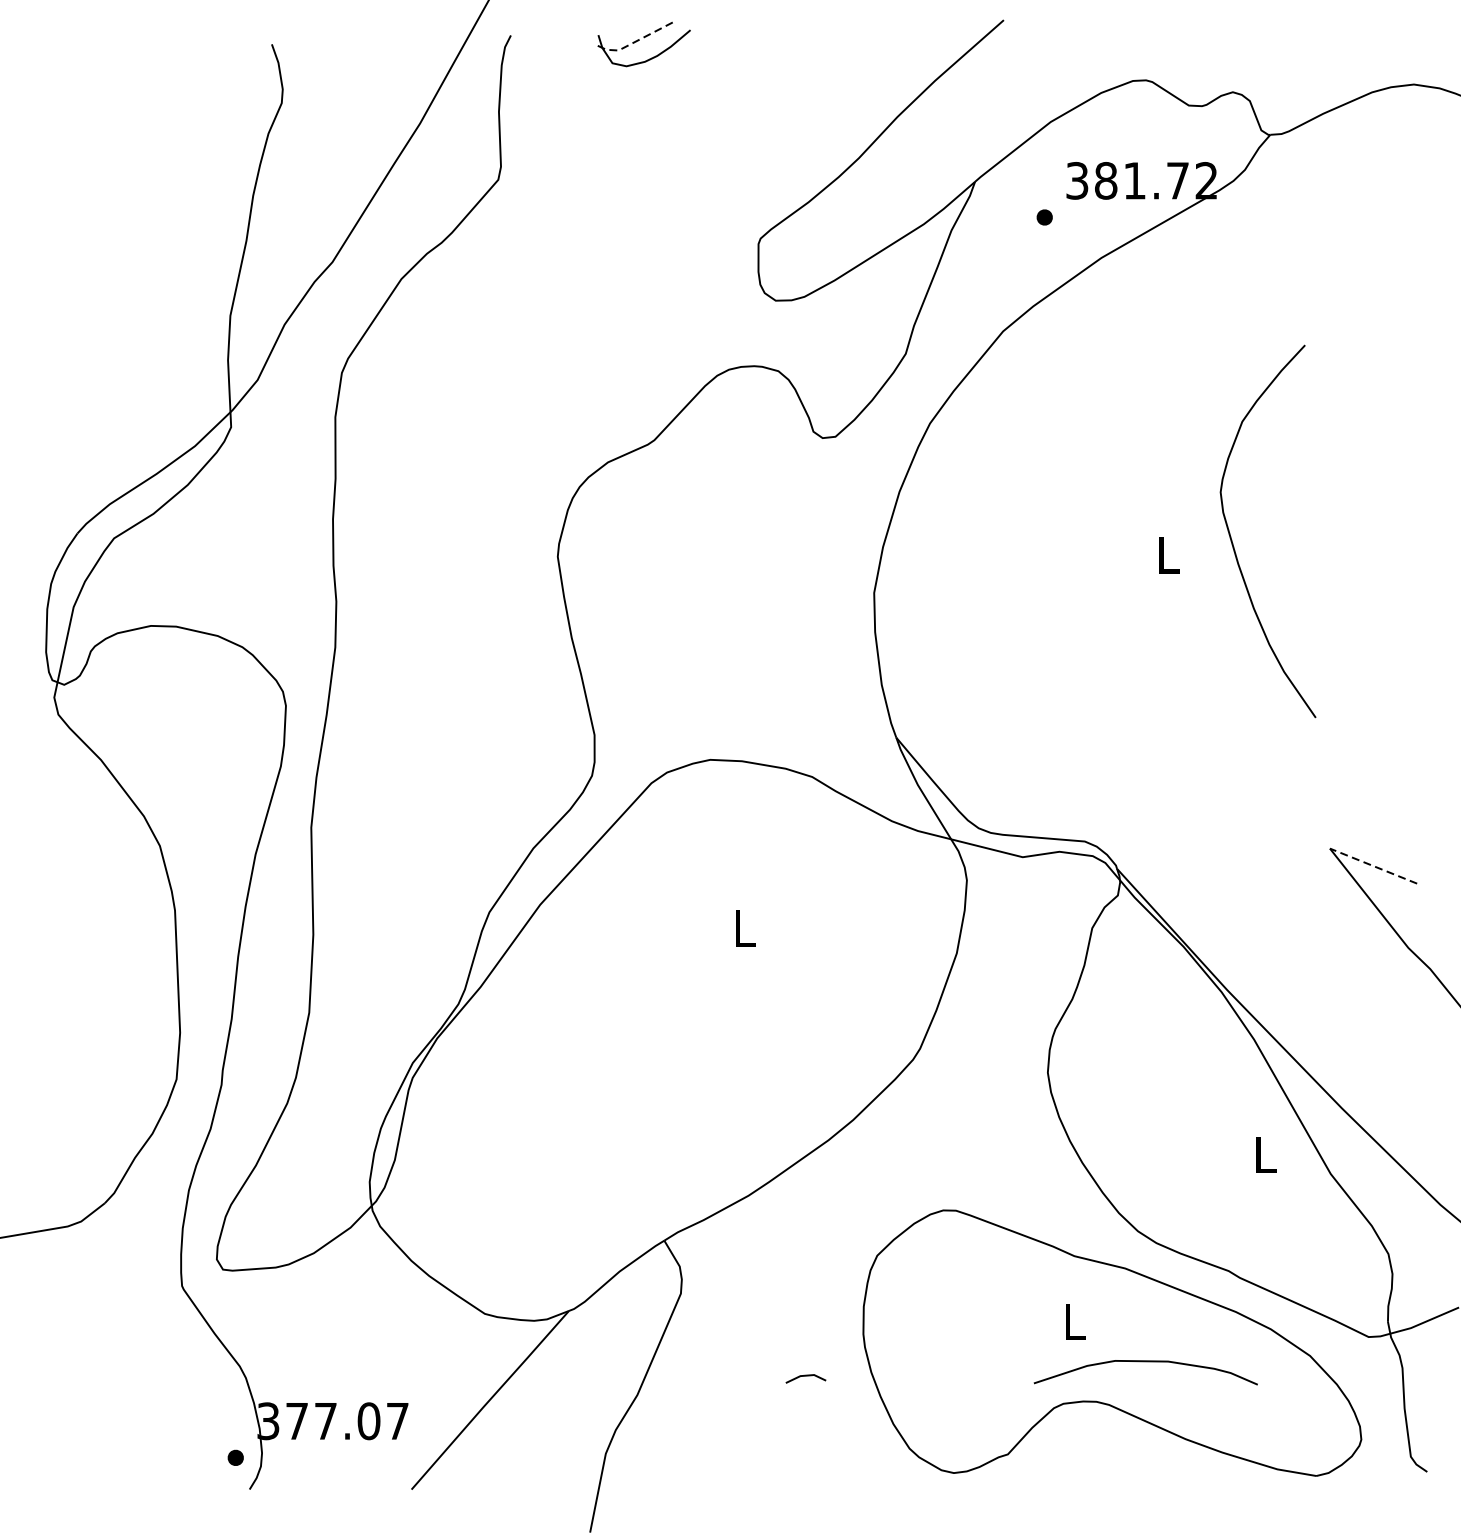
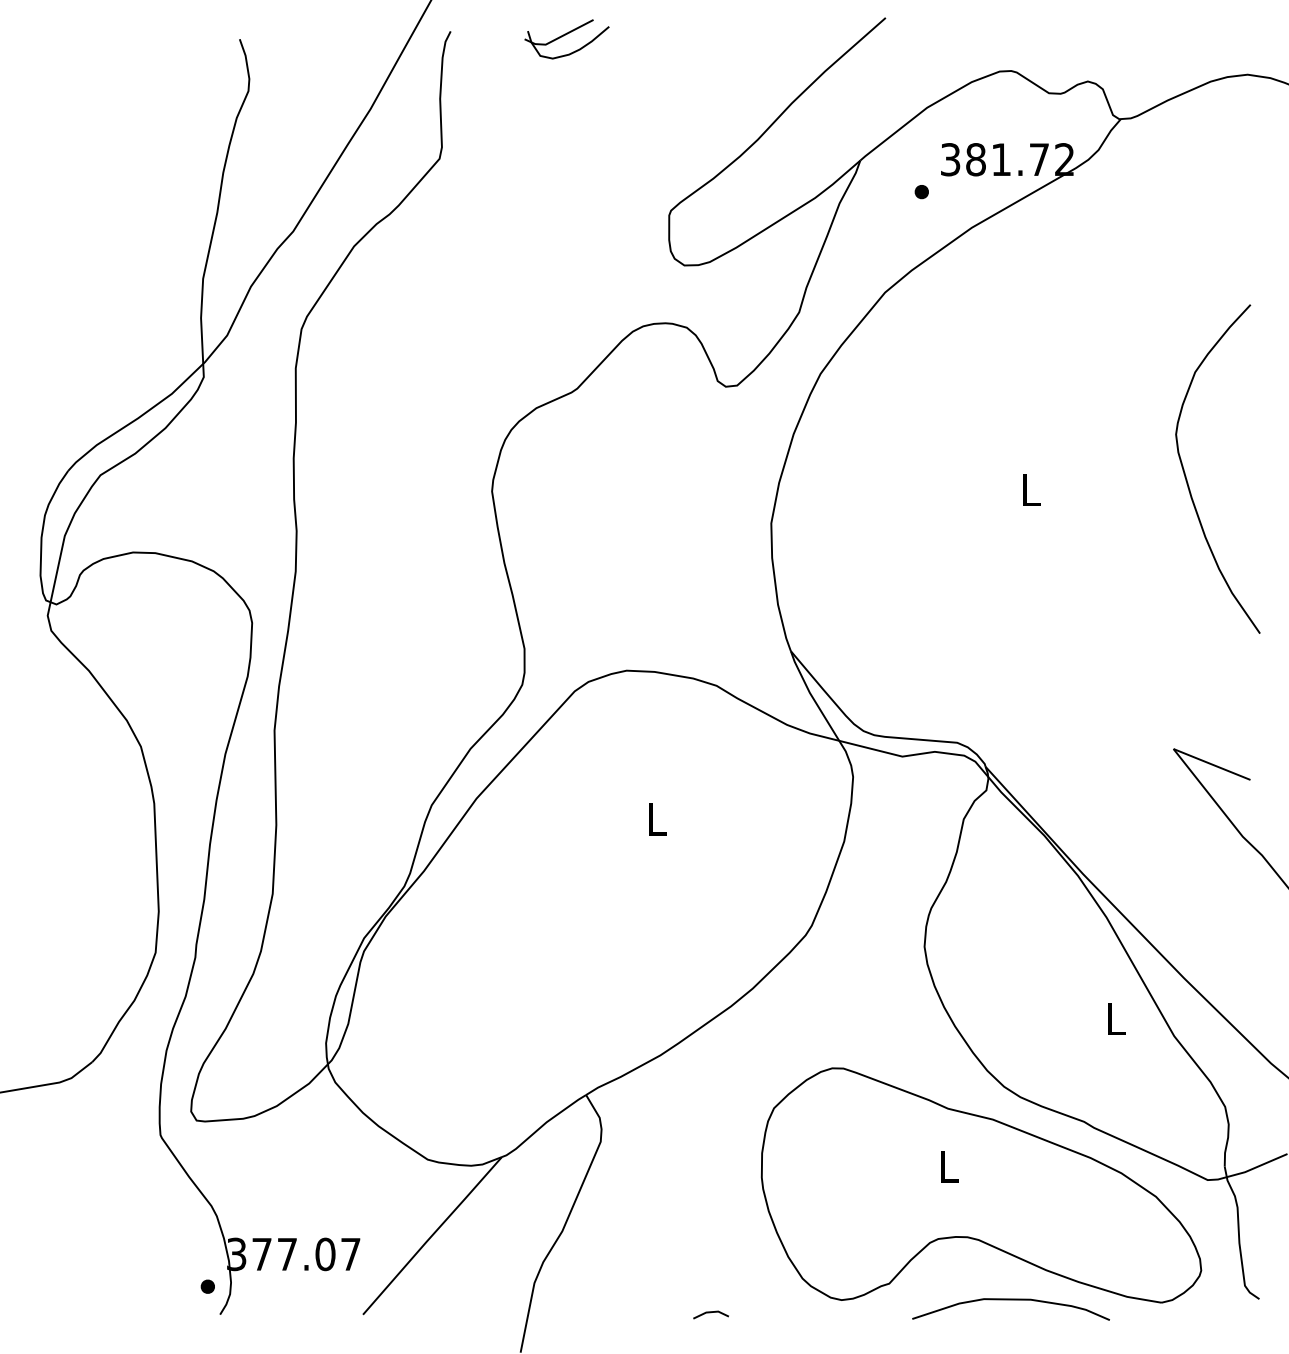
line: (633, 43) -> (558, 38), dashed -> solid
curve: (1233, 543) -> (1187, 479), moved
line: (1372, 866) -> (1211, 764), dashed -> solid
curve: (1145, 1362) -> (1010, 1300), moved
line: (805, 1377) -> (710, 1313), moved

